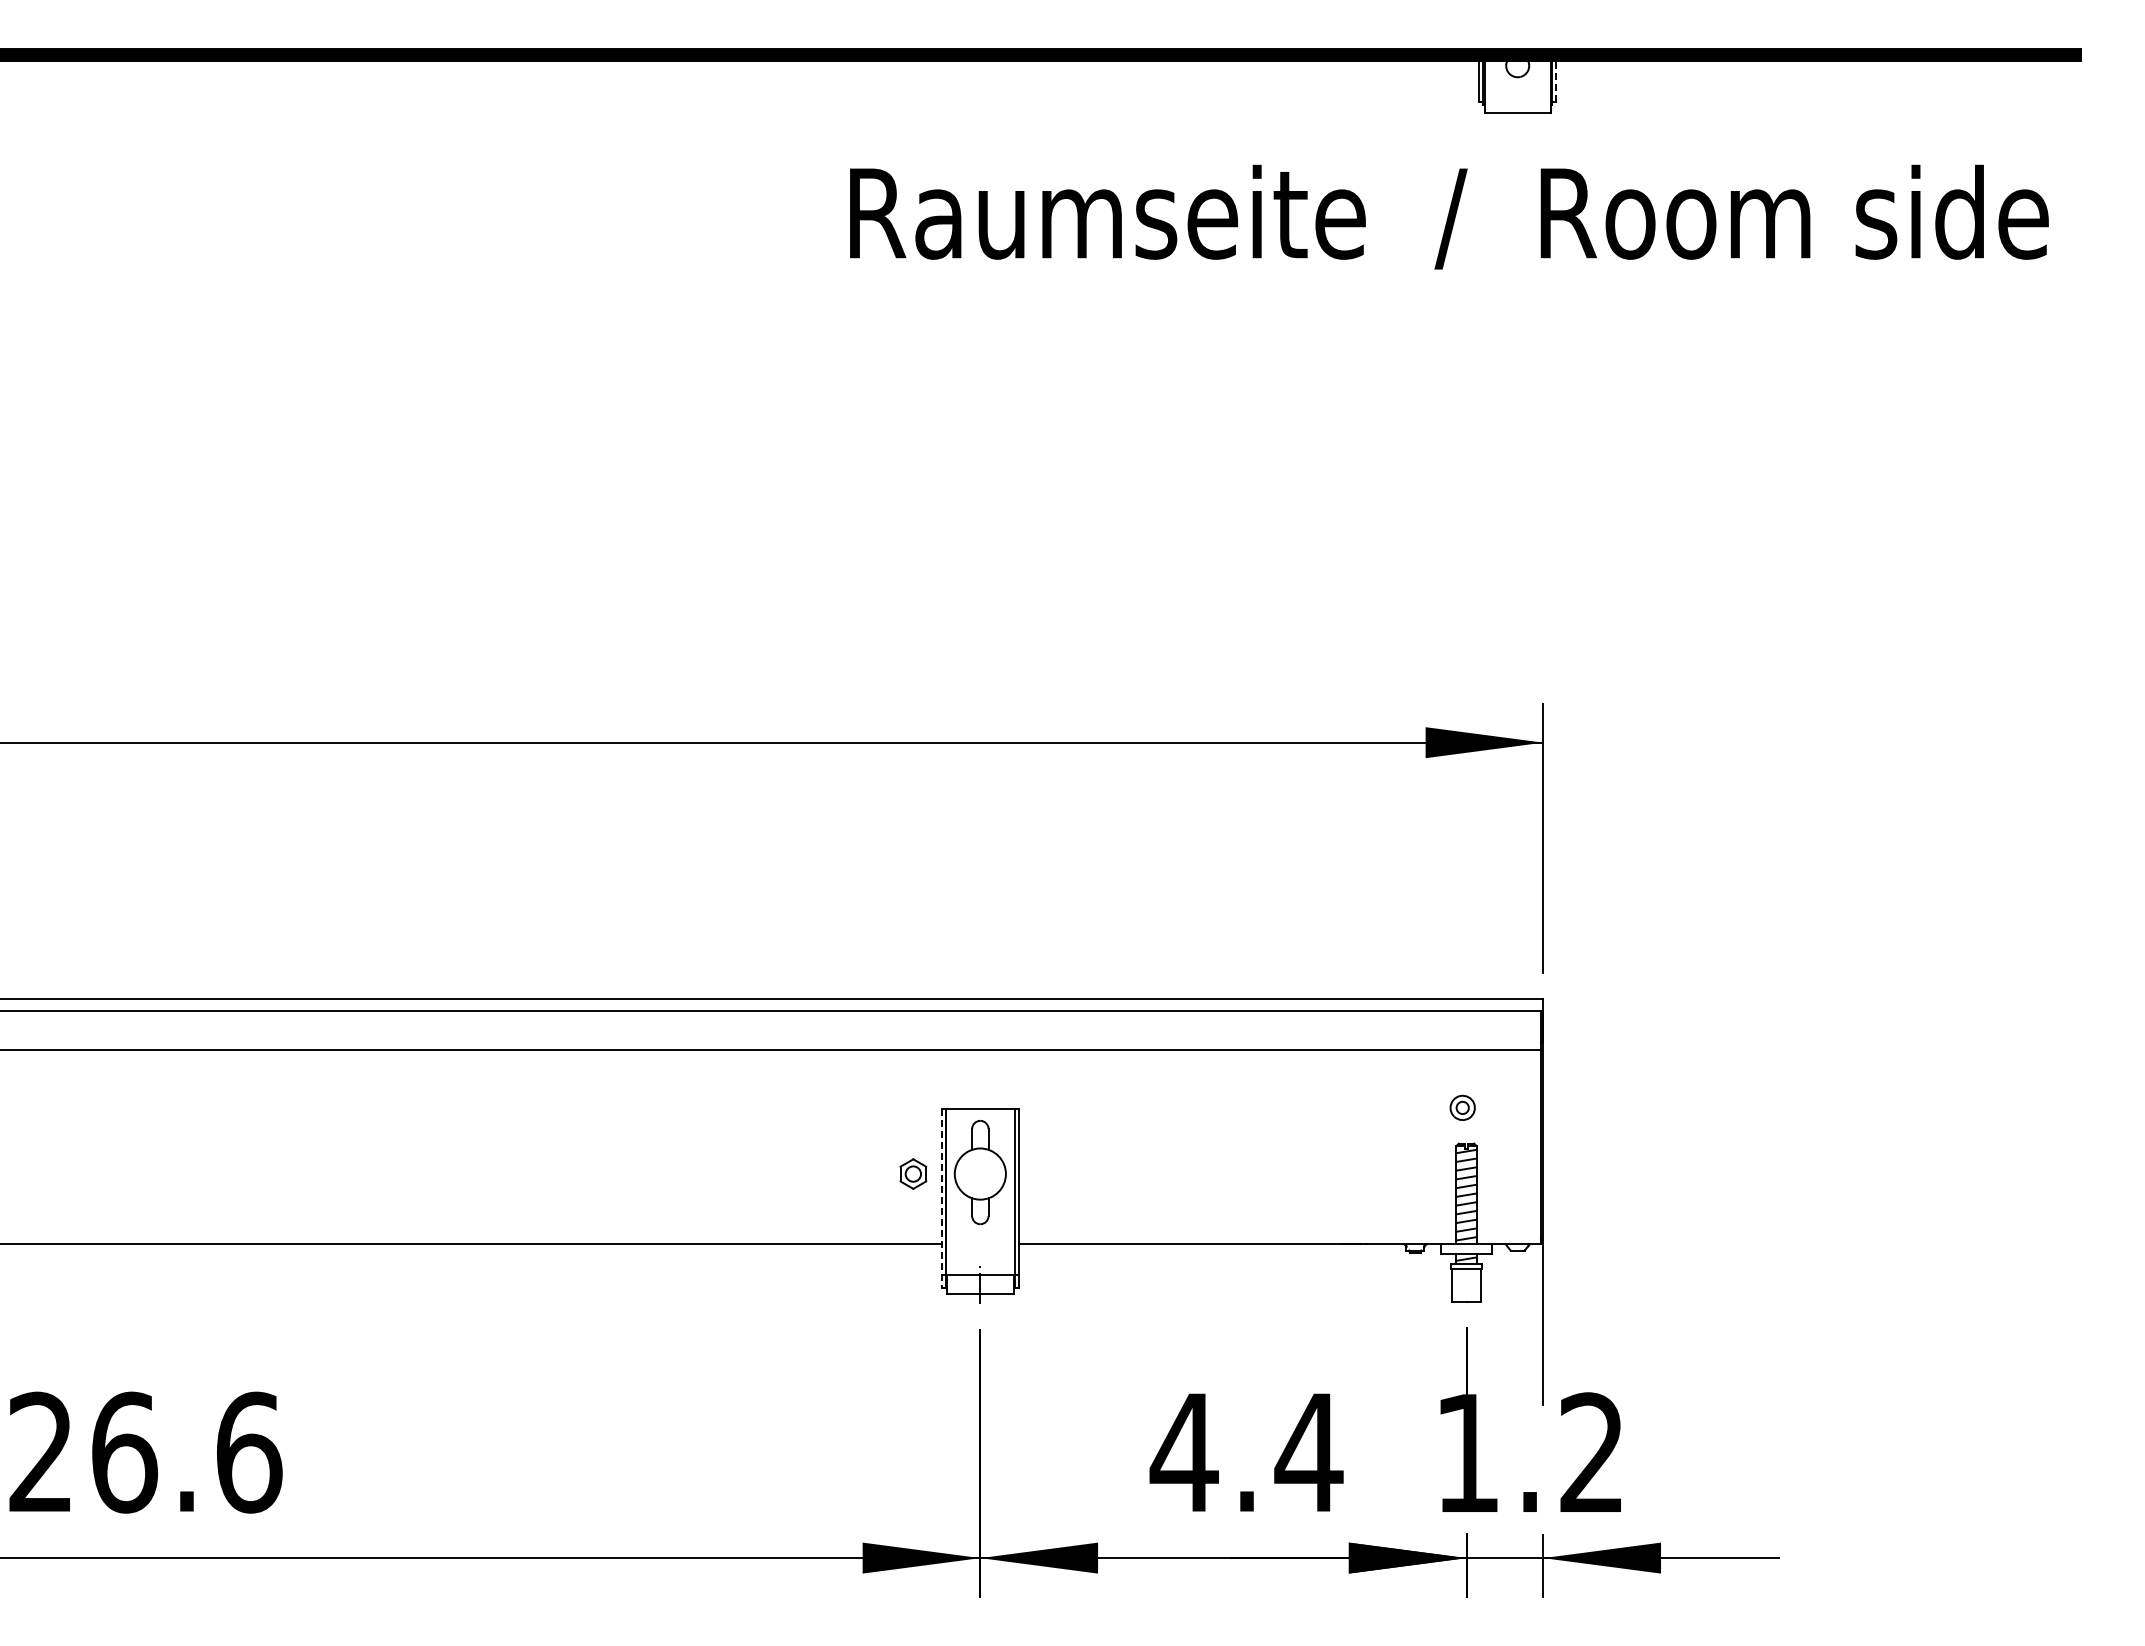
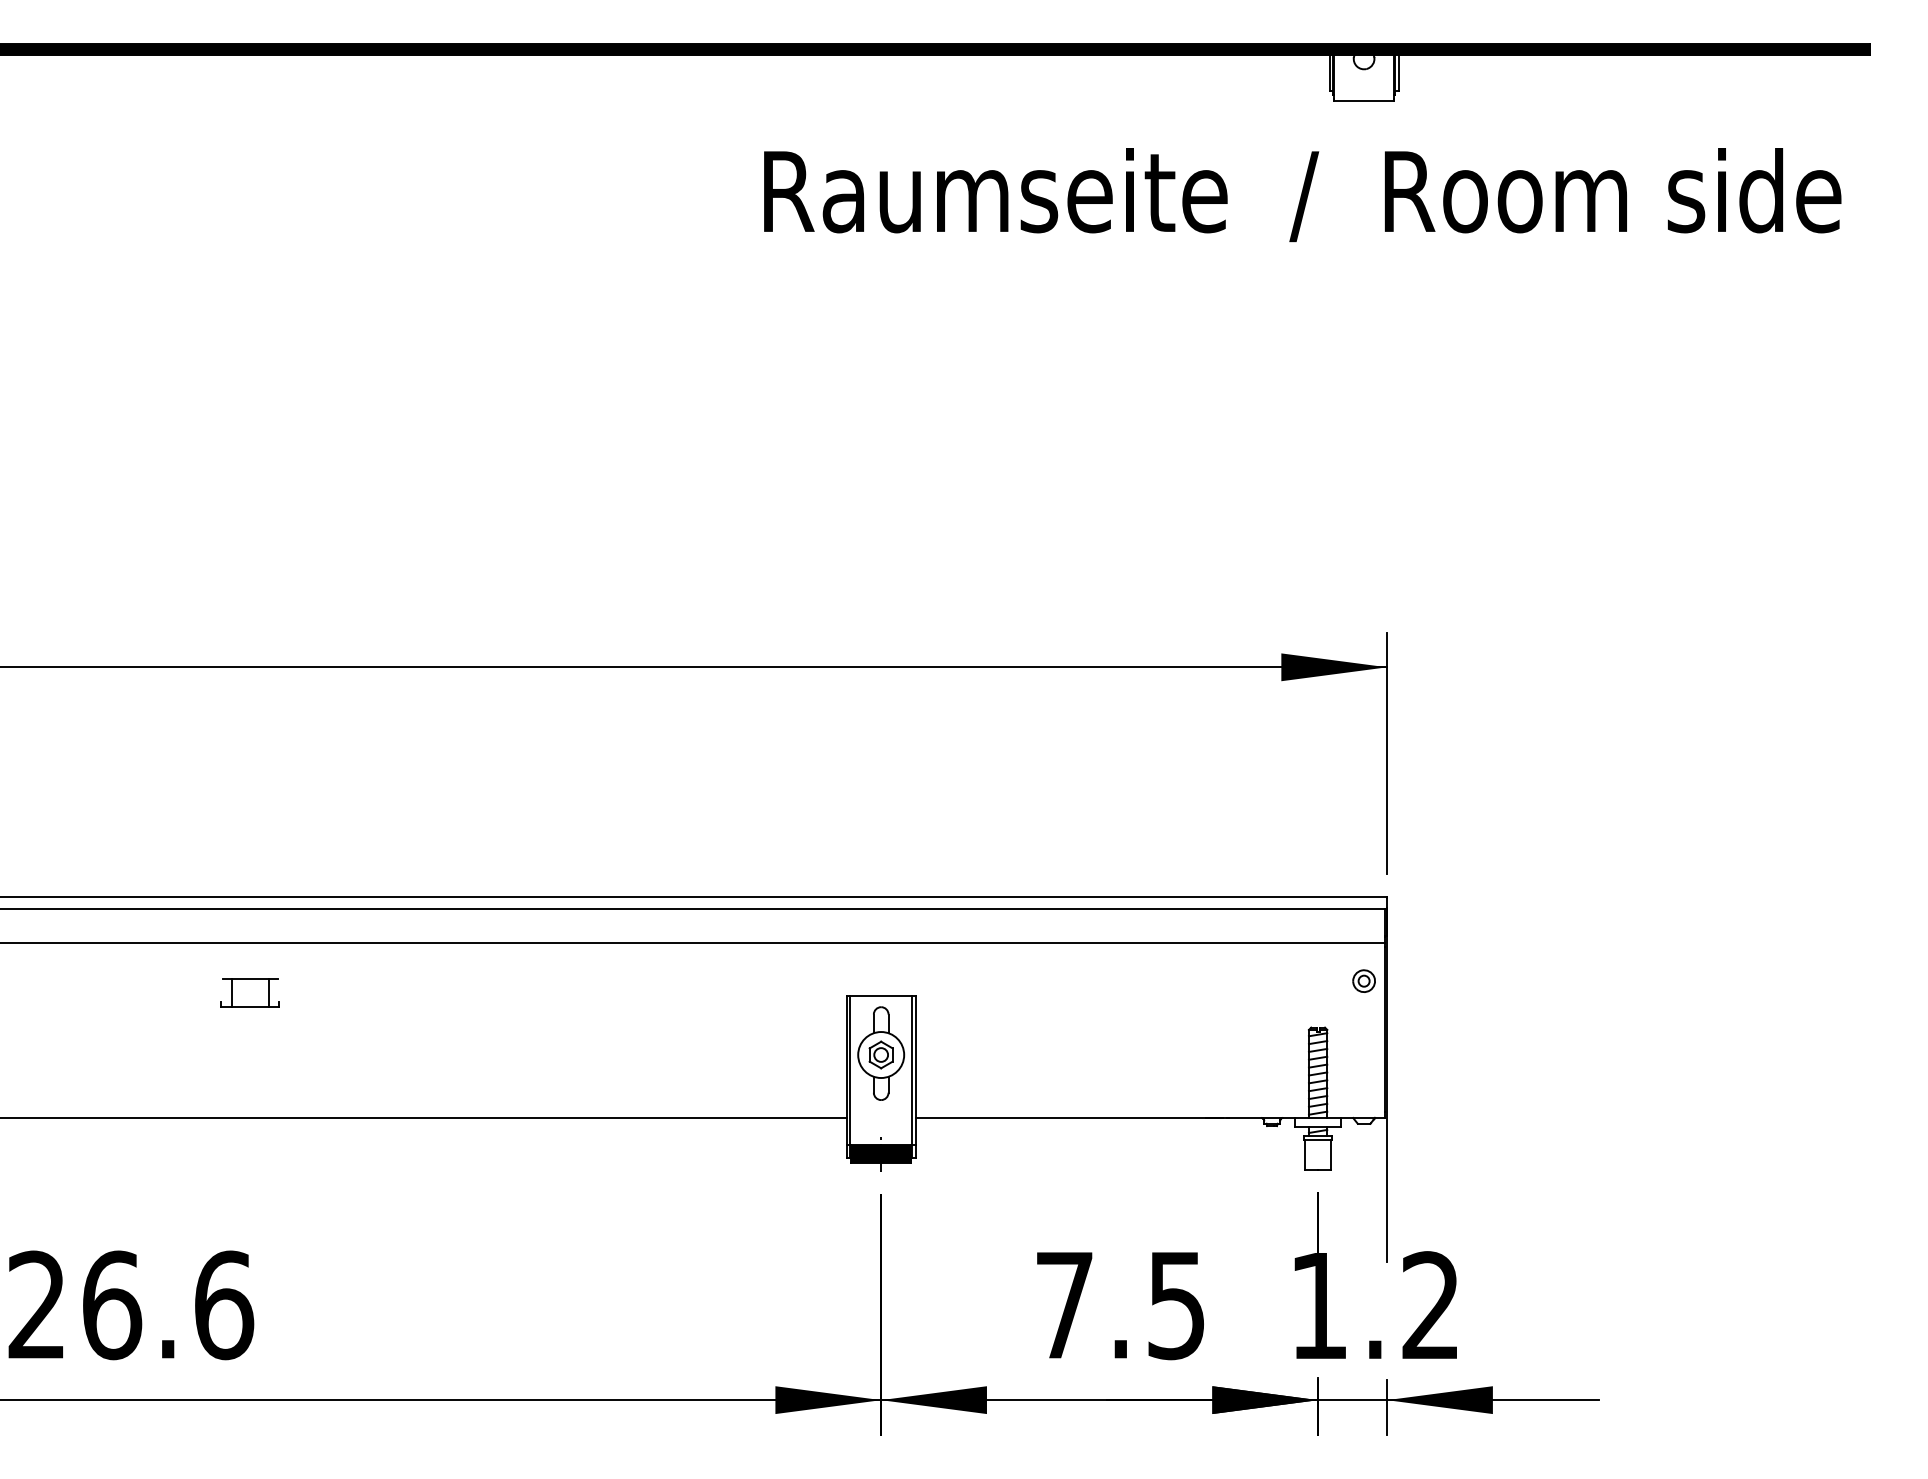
line: (1556, 80) -> (1398, 72), dashed -> solid
part: (277, 1104) -> (249, 992), added
part: (1462, 1107) -> (1363, 980), moved
part: (913, 1173) -> (881, 1054), moved
line: (941, 1198) -> (846, 1076), dashed -> solid
hatch: (980, 1283) -> (881, 1153), added
text: (1246, 1453) -> (1120, 1306), 4.4 -> 7.5

